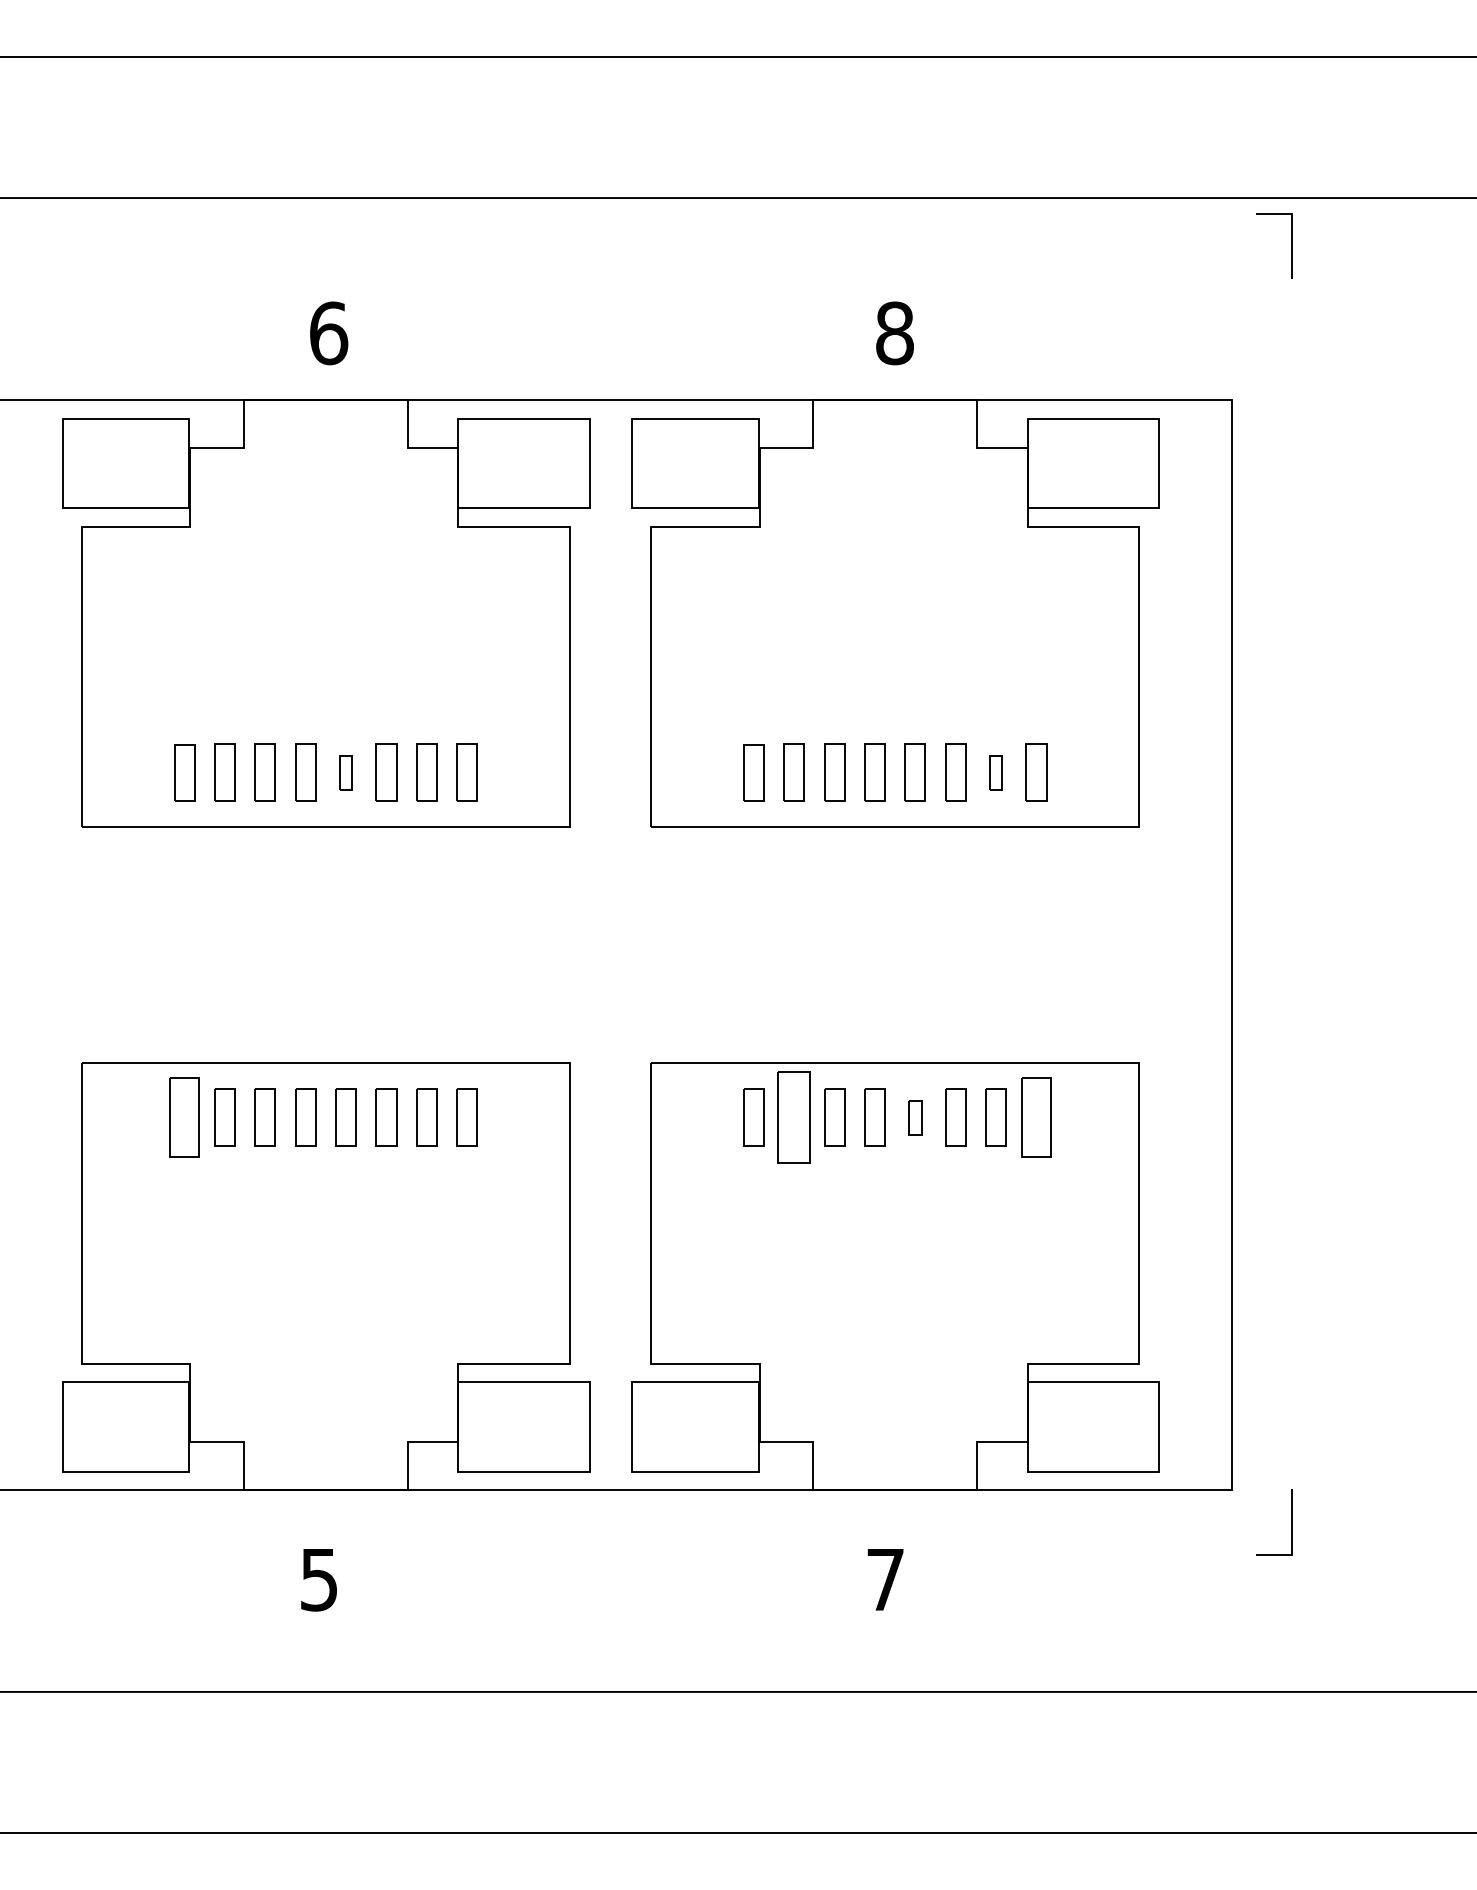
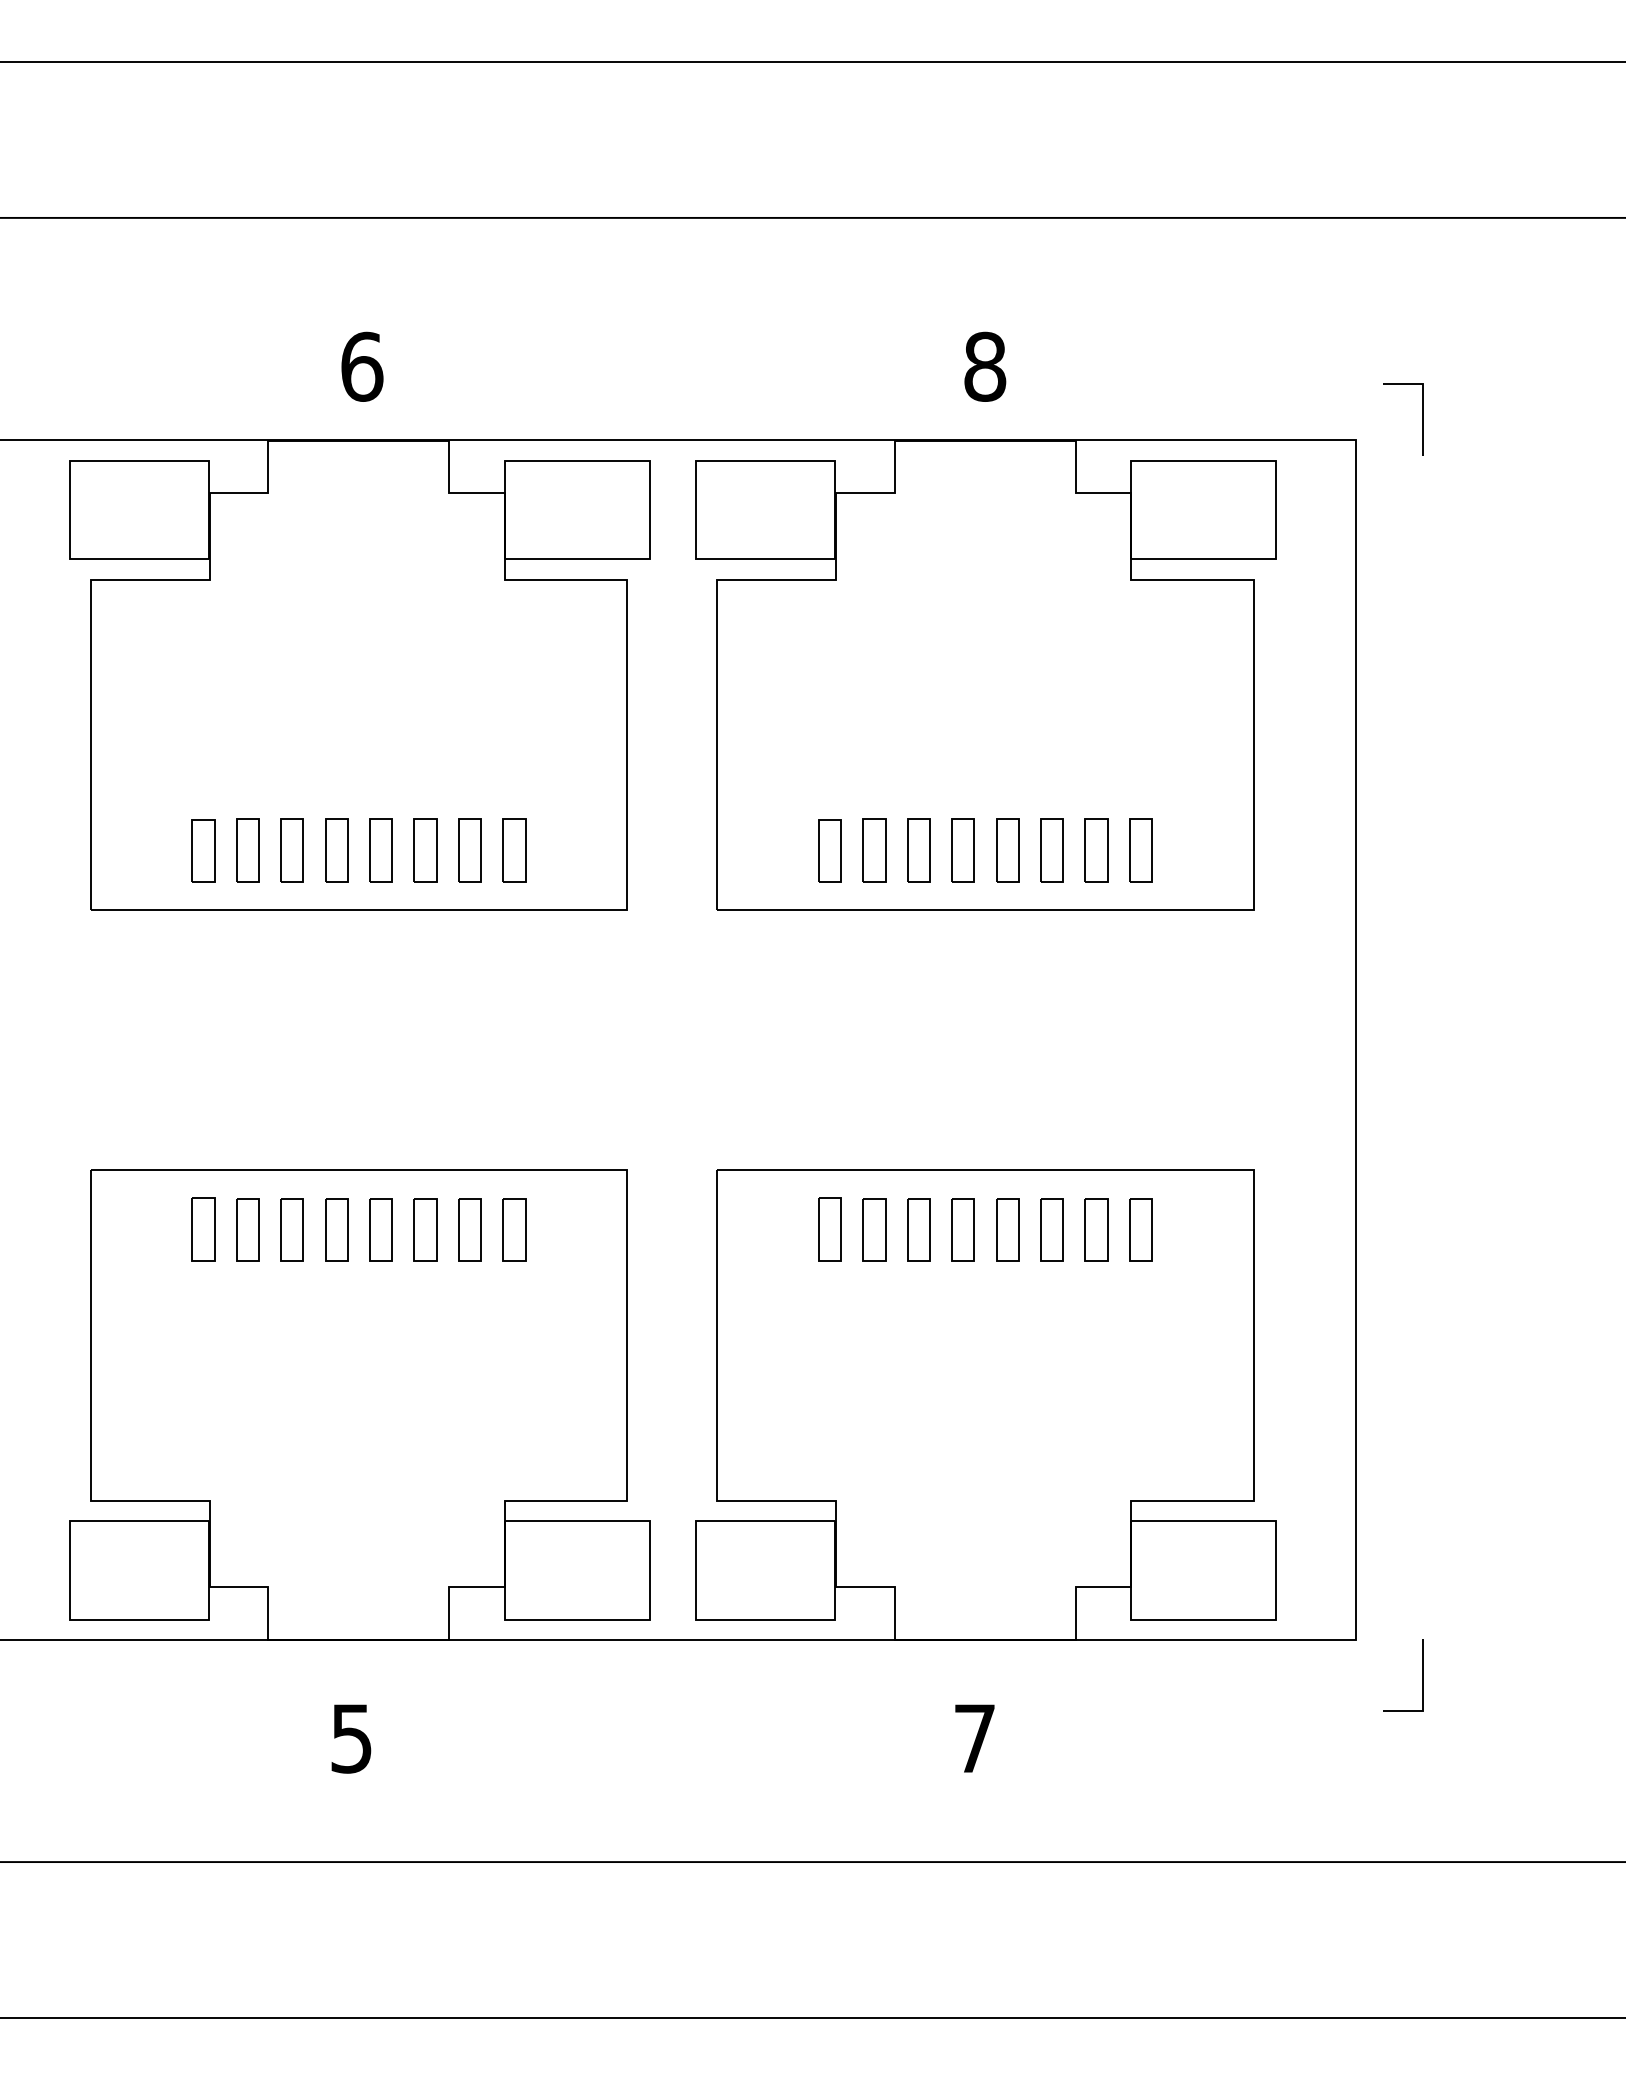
curve: (1292, 245) -> (1422, 419), moved
part: (345, 772) -> (380, 850), size x1.67
part: (996, 772) -> (1096, 850), size x1.67
part: (184, 1117) -> (203, 1229), size x0.71
part: (794, 1117) -> (874, 1229), size x0.62
part: (915, 1117) -> (1007, 1229), size x1.67
part: (1036, 1117) -> (1140, 1229), size x0.71

